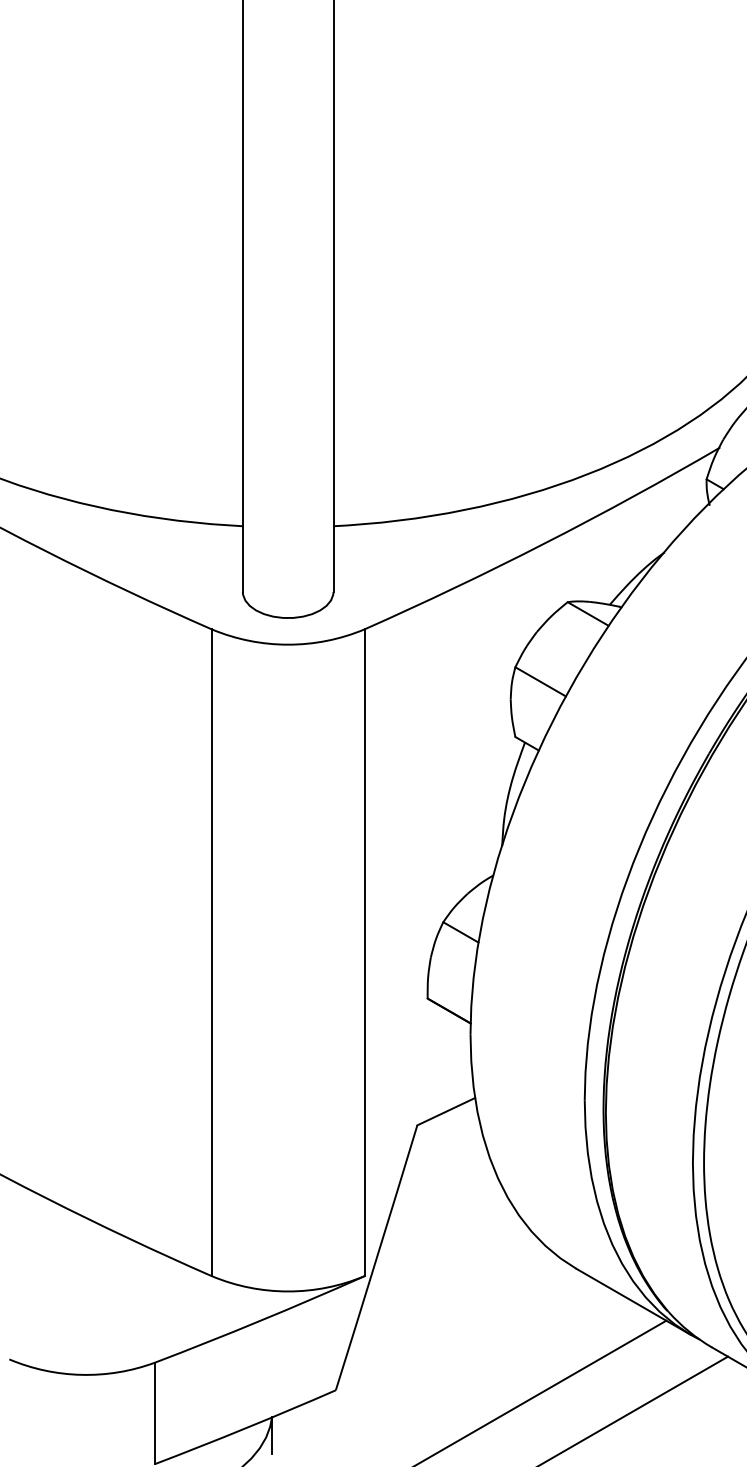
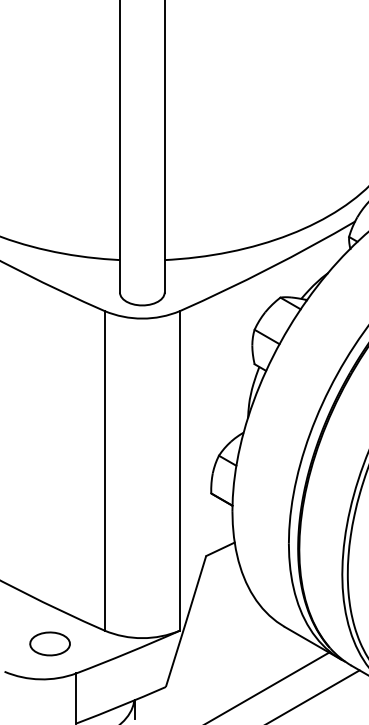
part: (100, 1302) -> (49, 643), added

